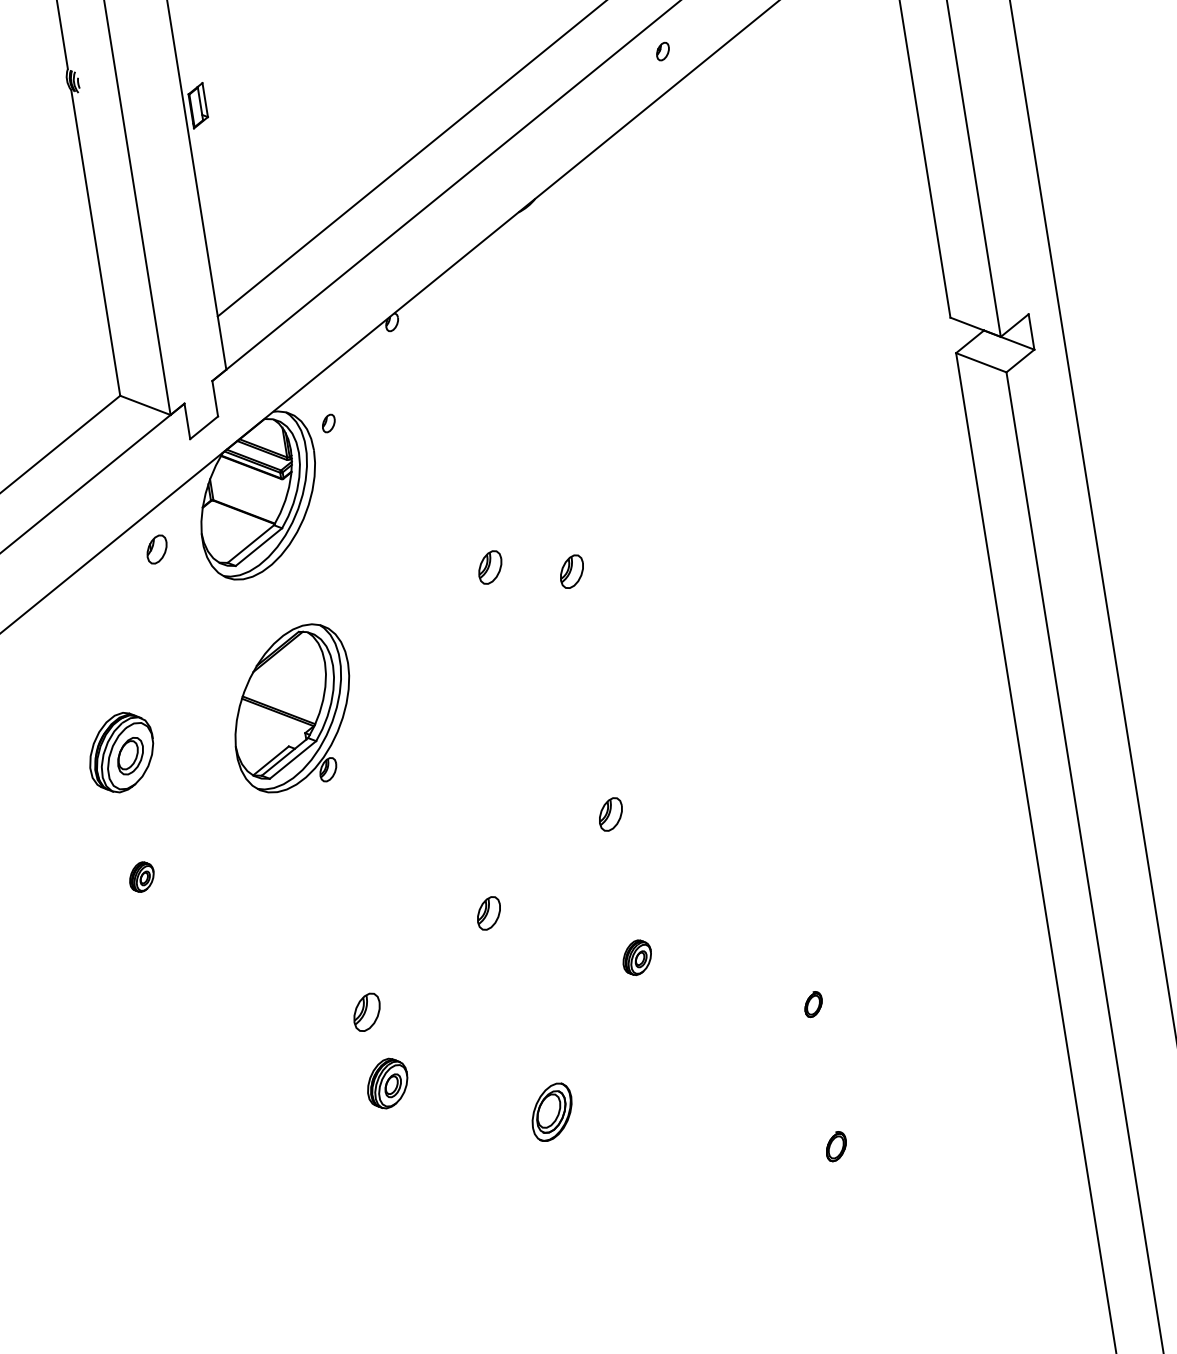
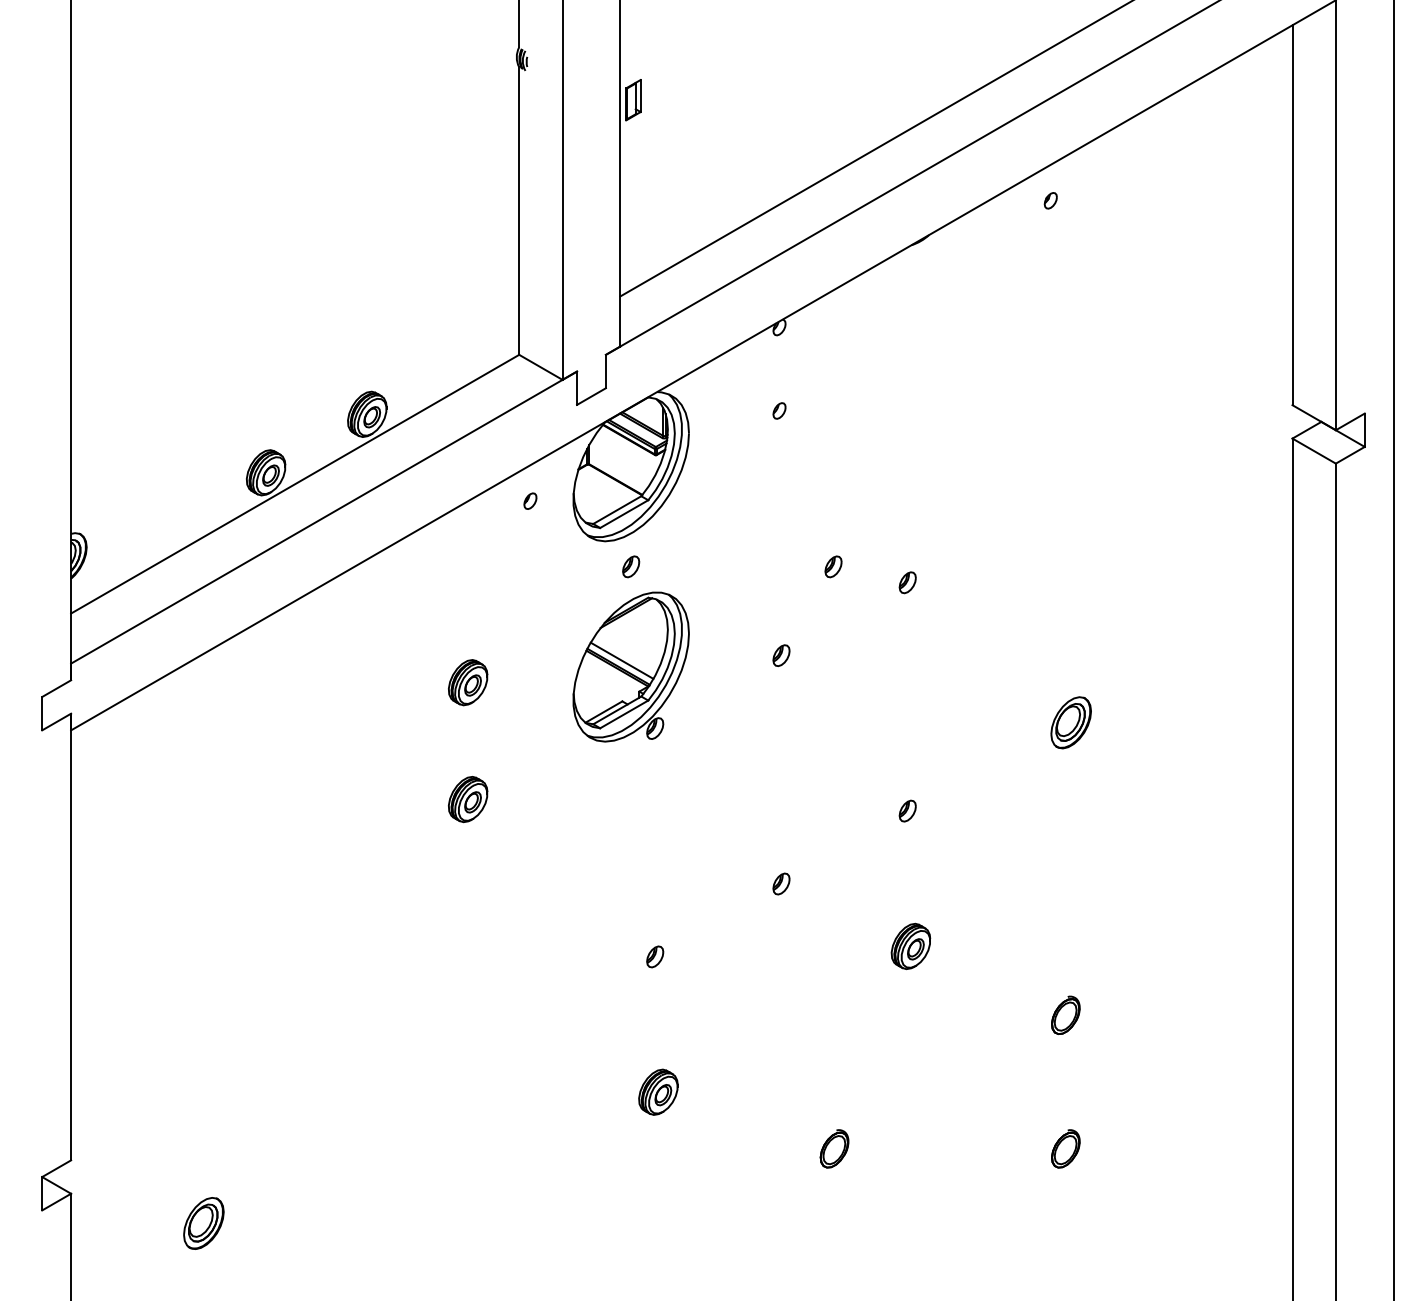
part: (662, 51) -> (1050, 200), moved
part: (328, 423) -> (779, 410), moved
part: (157, 548) -> (530, 500), size x0.62
part: (490, 567) -> (833, 566), size x0.71
part: (571, 571) -> (907, 582), size x0.71
part: (275, 601) -> (631, 566), added
part: (450, 670) -> (781, 655), added
line: (280, 703) -> (621, 660), added
part: (122, 752) -> (468, 682), size x0.62
part: (610, 813) -> (907, 810), size x0.71
part: (142, 876) -> (468, 799), size x1.67
part: (488, 912) -> (781, 883), size x0.71
part: (636, 957) -> (910, 946), size x1.43
part: (812, 1003) -> (1065, 1014), size x1.67
part: (367, 1011) -> (655, 956), size x0.62
part: (387, 1082) -> (658, 1091), moved
part: (551, 1112) -> (1070, 722), moved
part: (835, 1146) -> (1065, 1148), size x1.43
part: (590, 1185) -> (834, 1148), added

